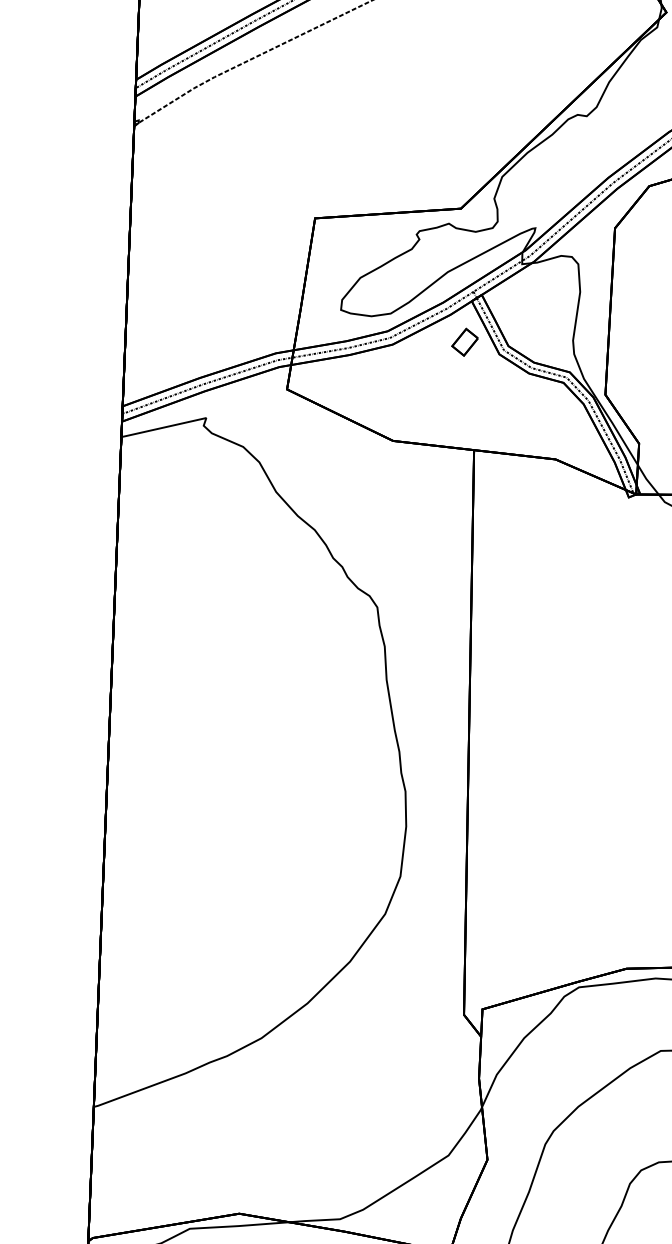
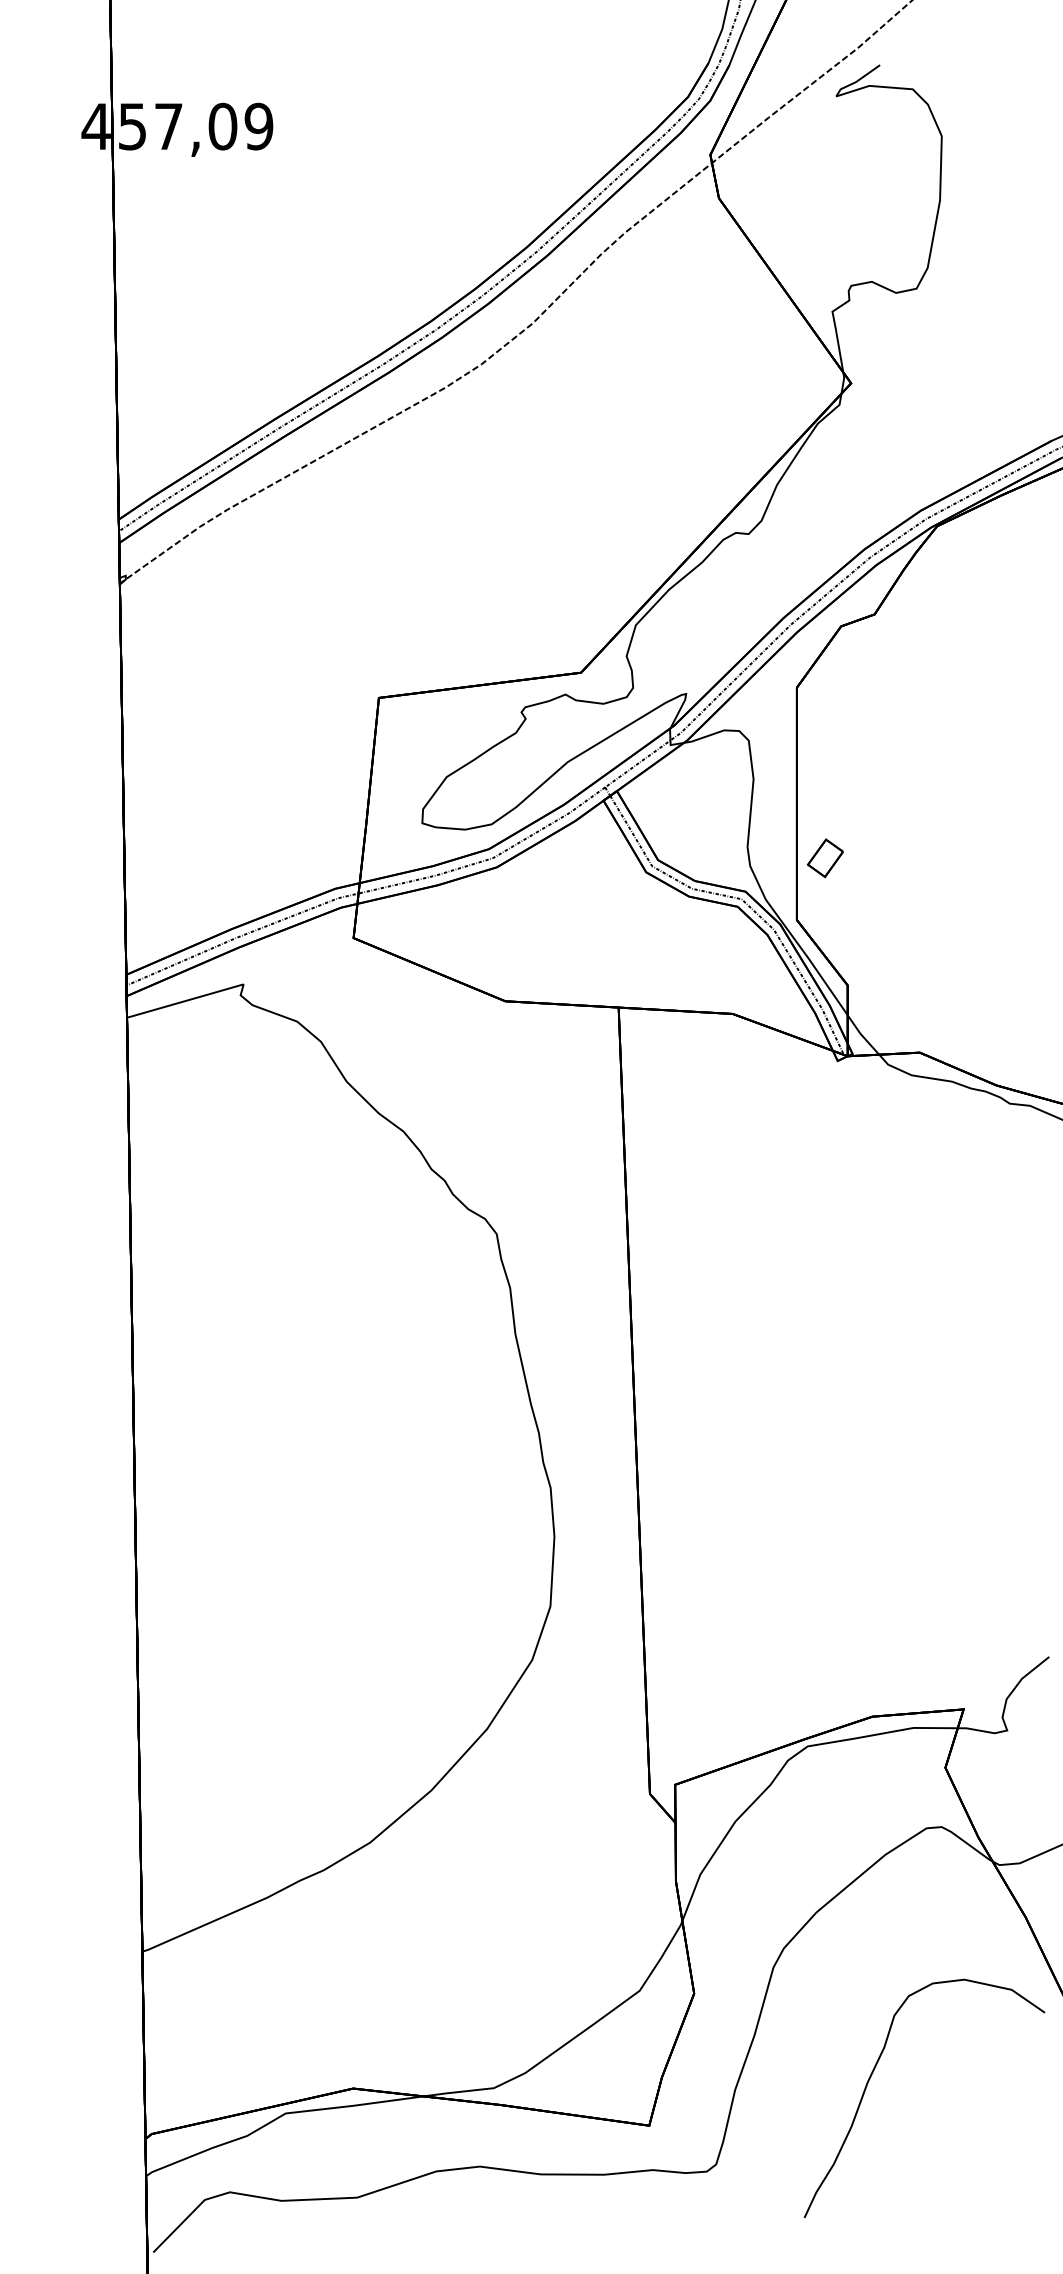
part: (464, 342) -> (824, 858), moved

